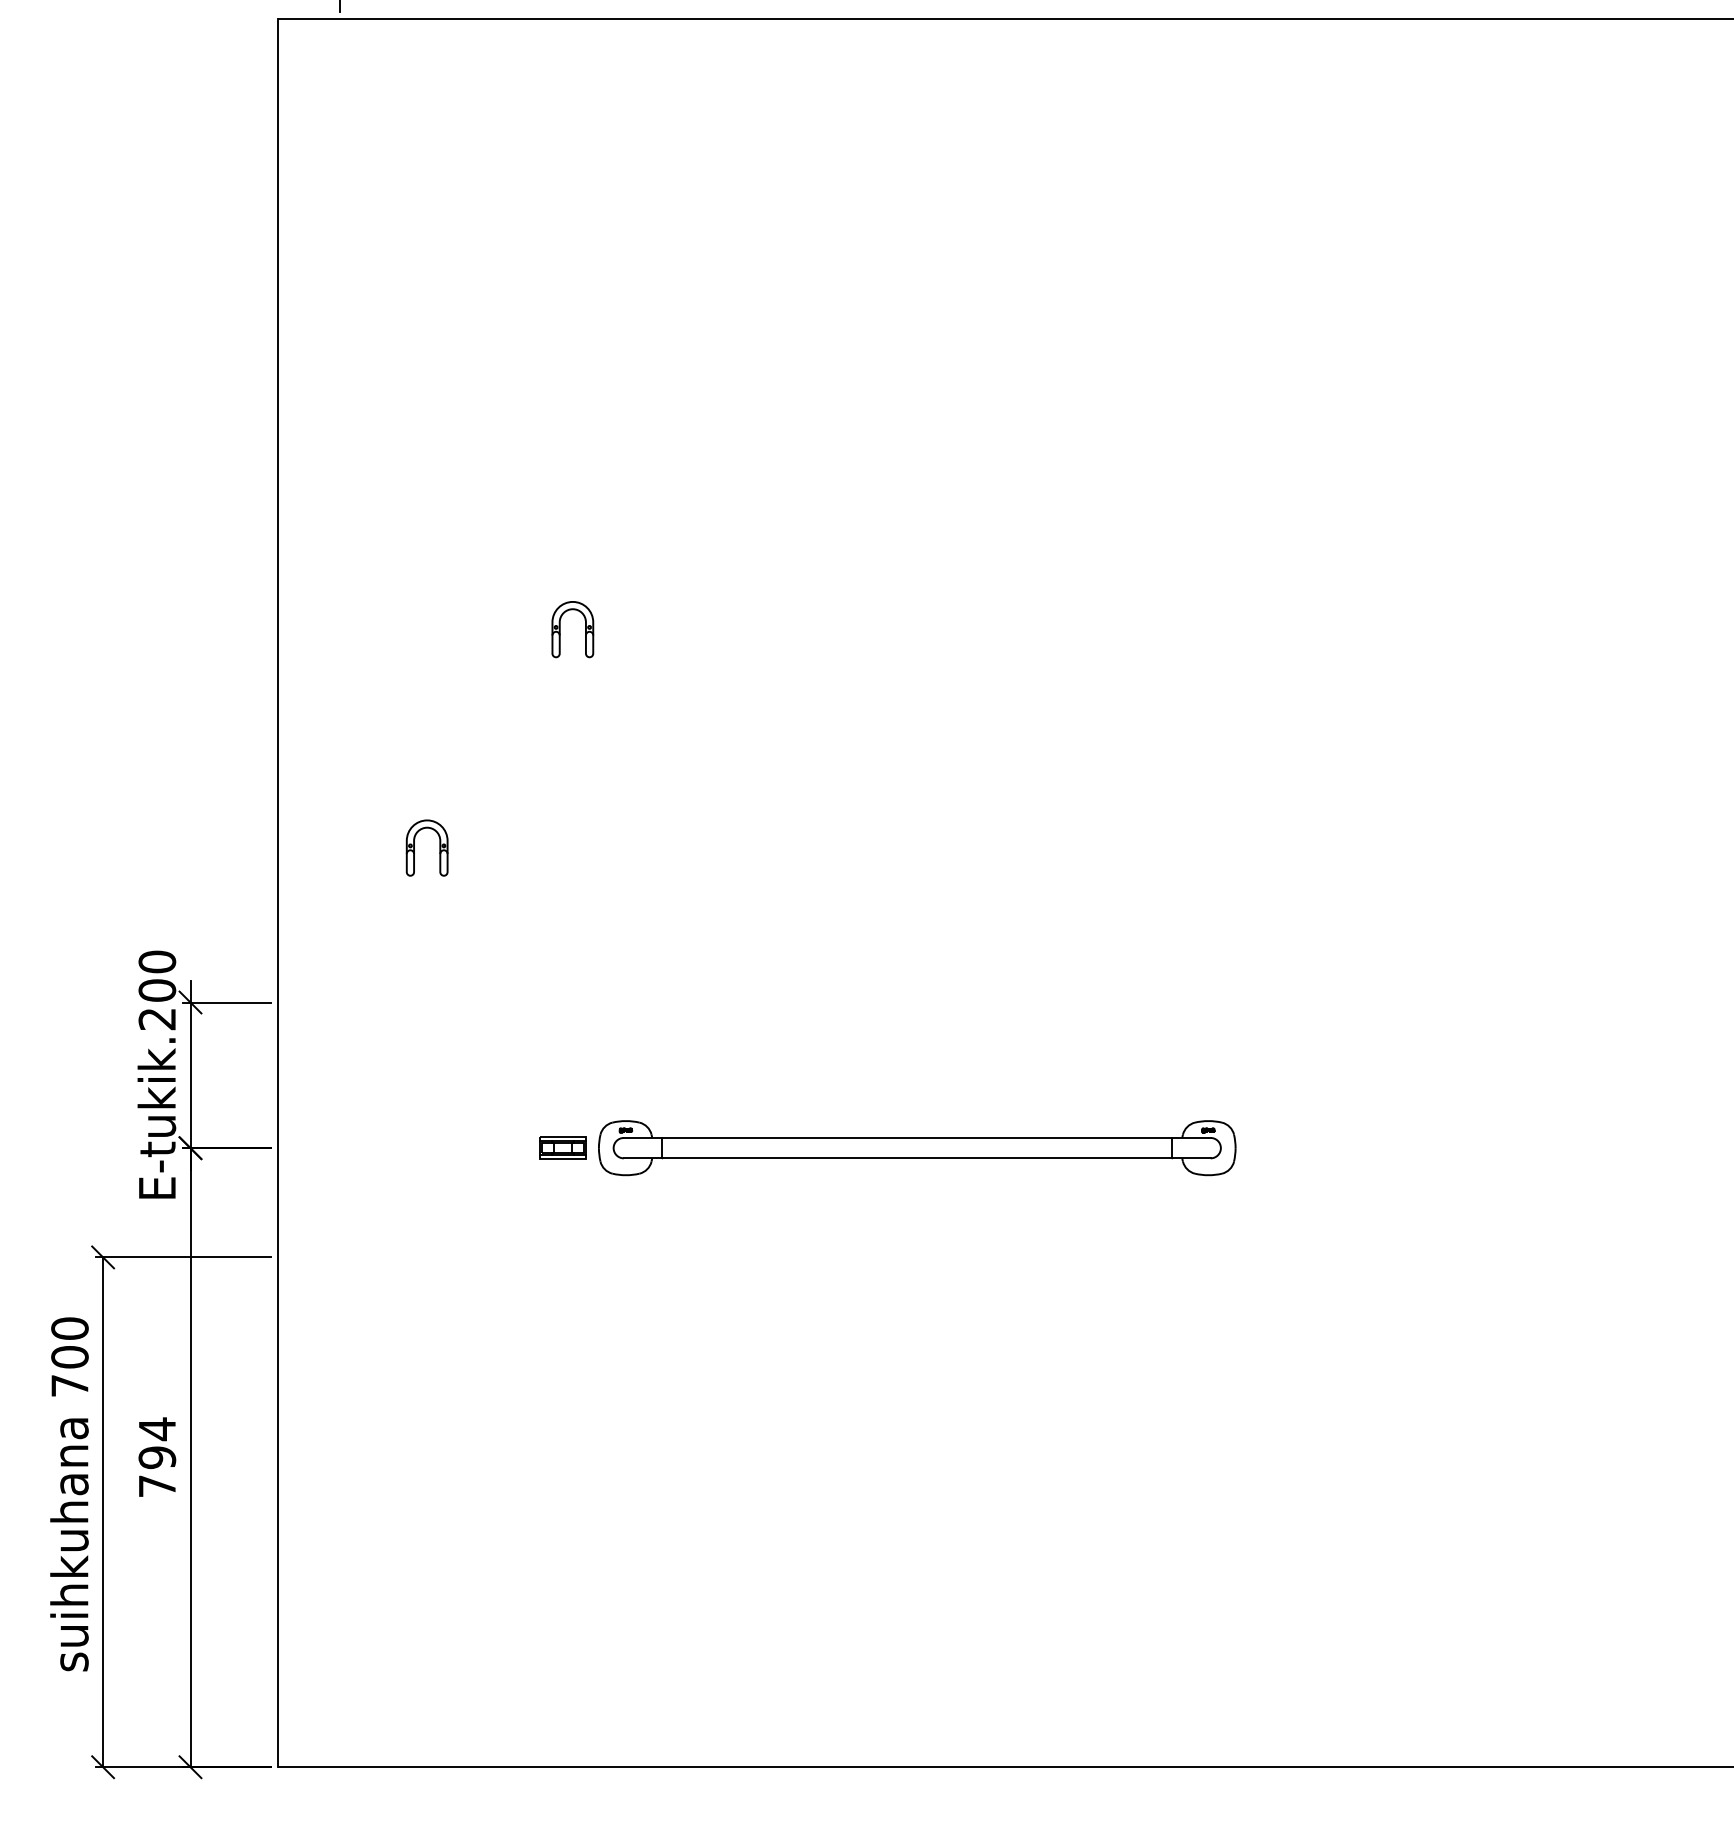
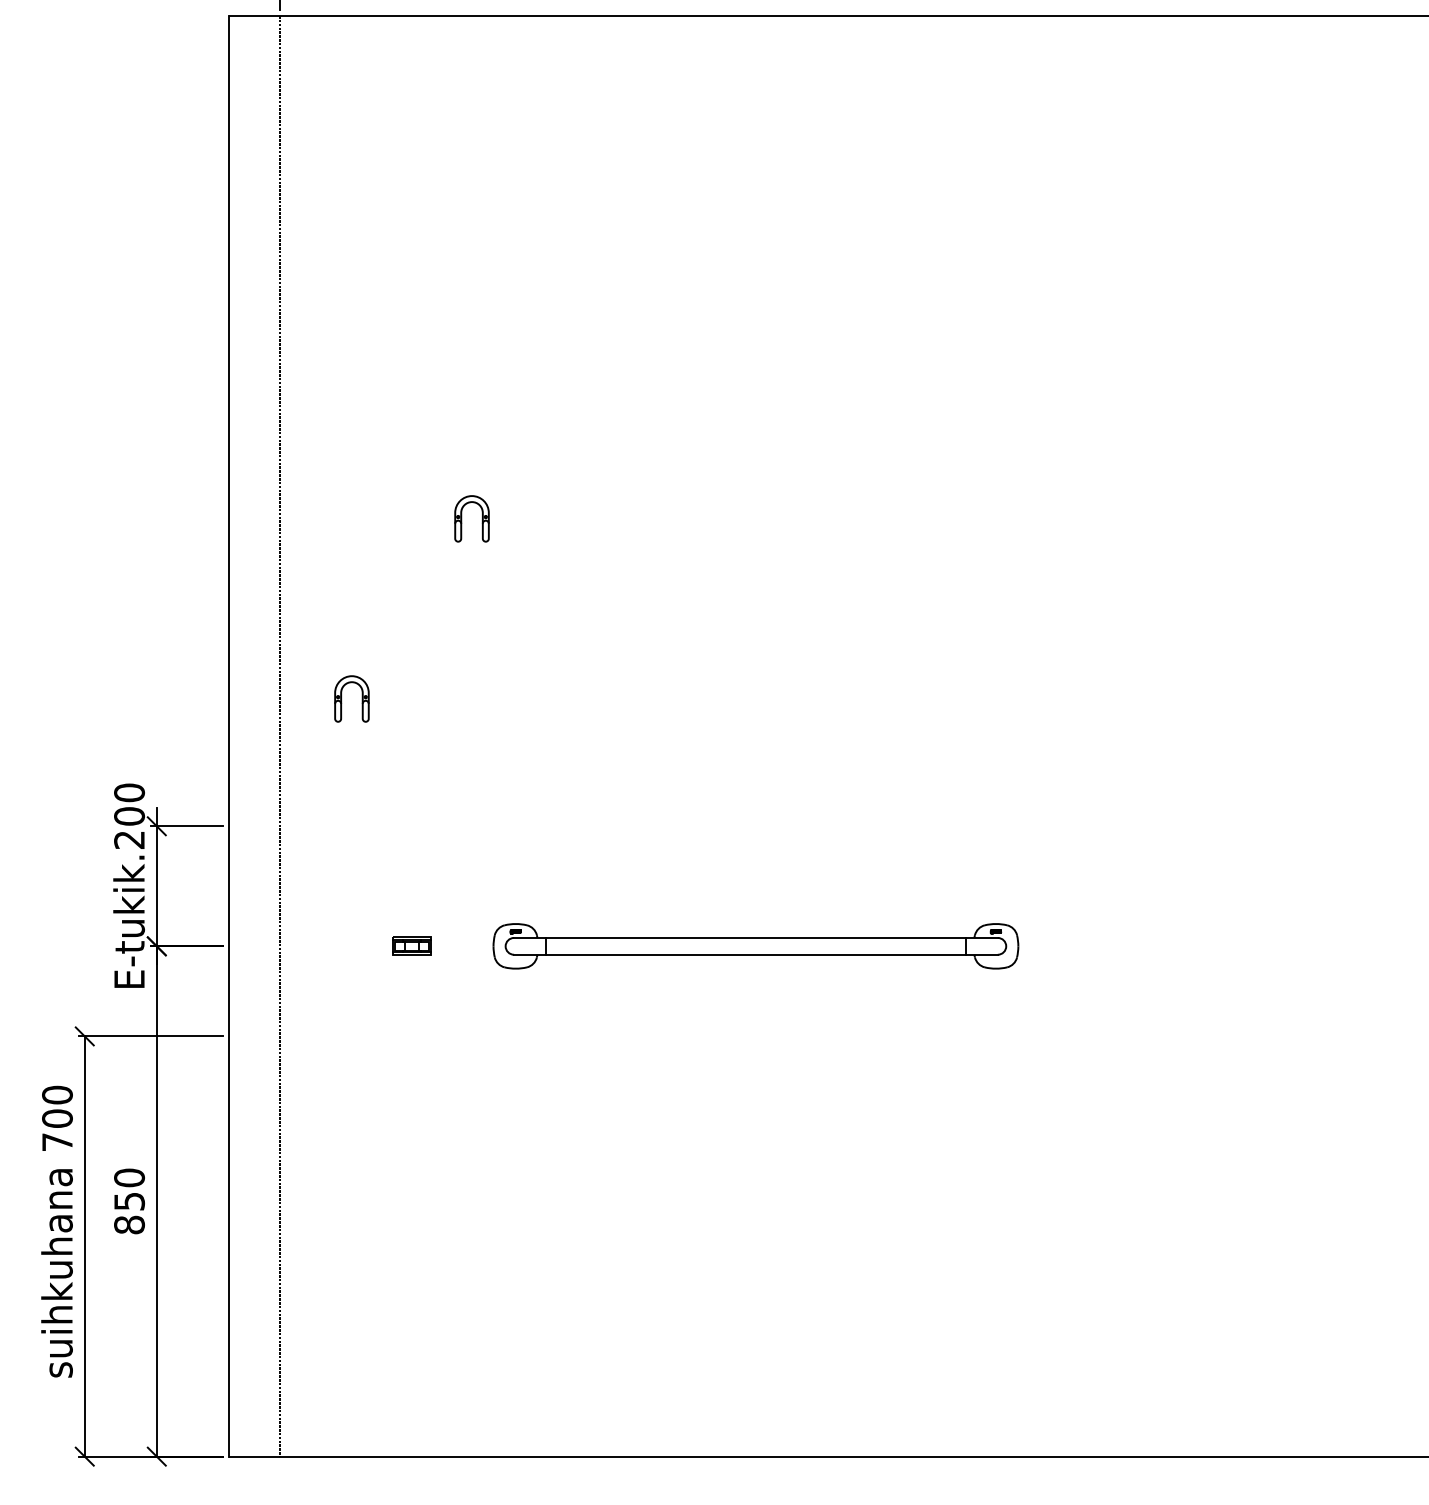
line: (339, 892) -> (279, 735), added
part: (562, 1147) -> (411, 945), moved
text: (157, 1457) -> (129, 1201), 794 -> 850

